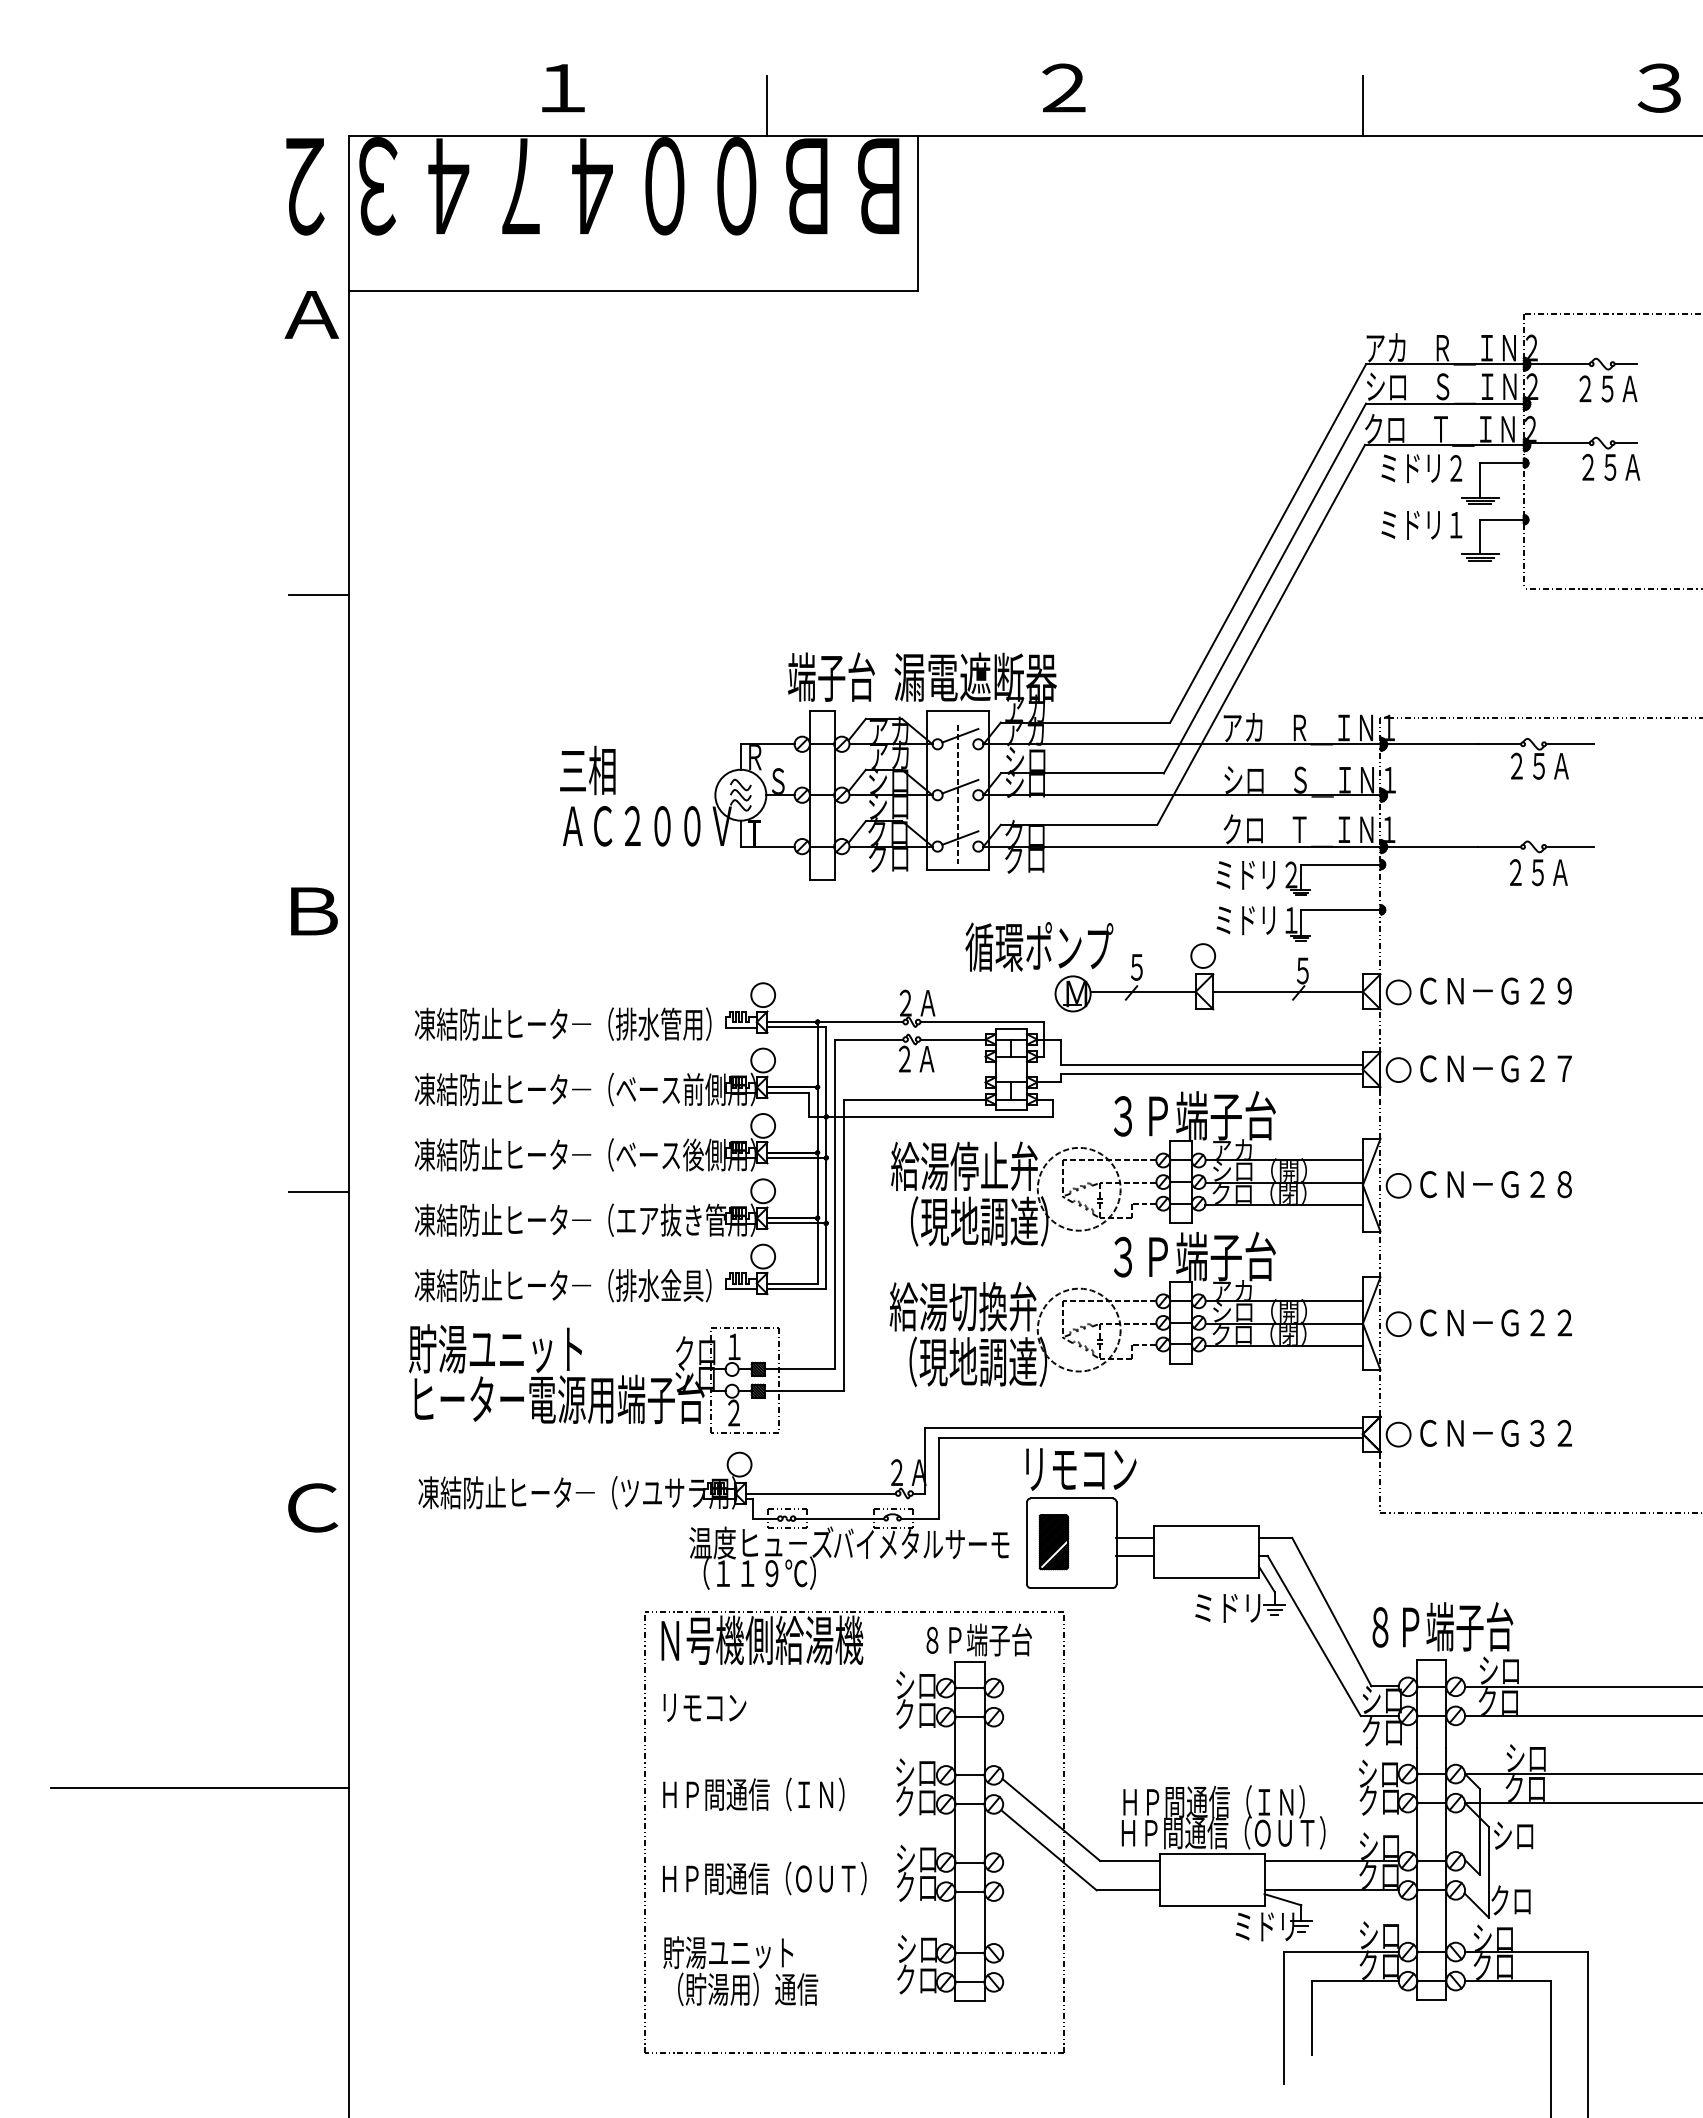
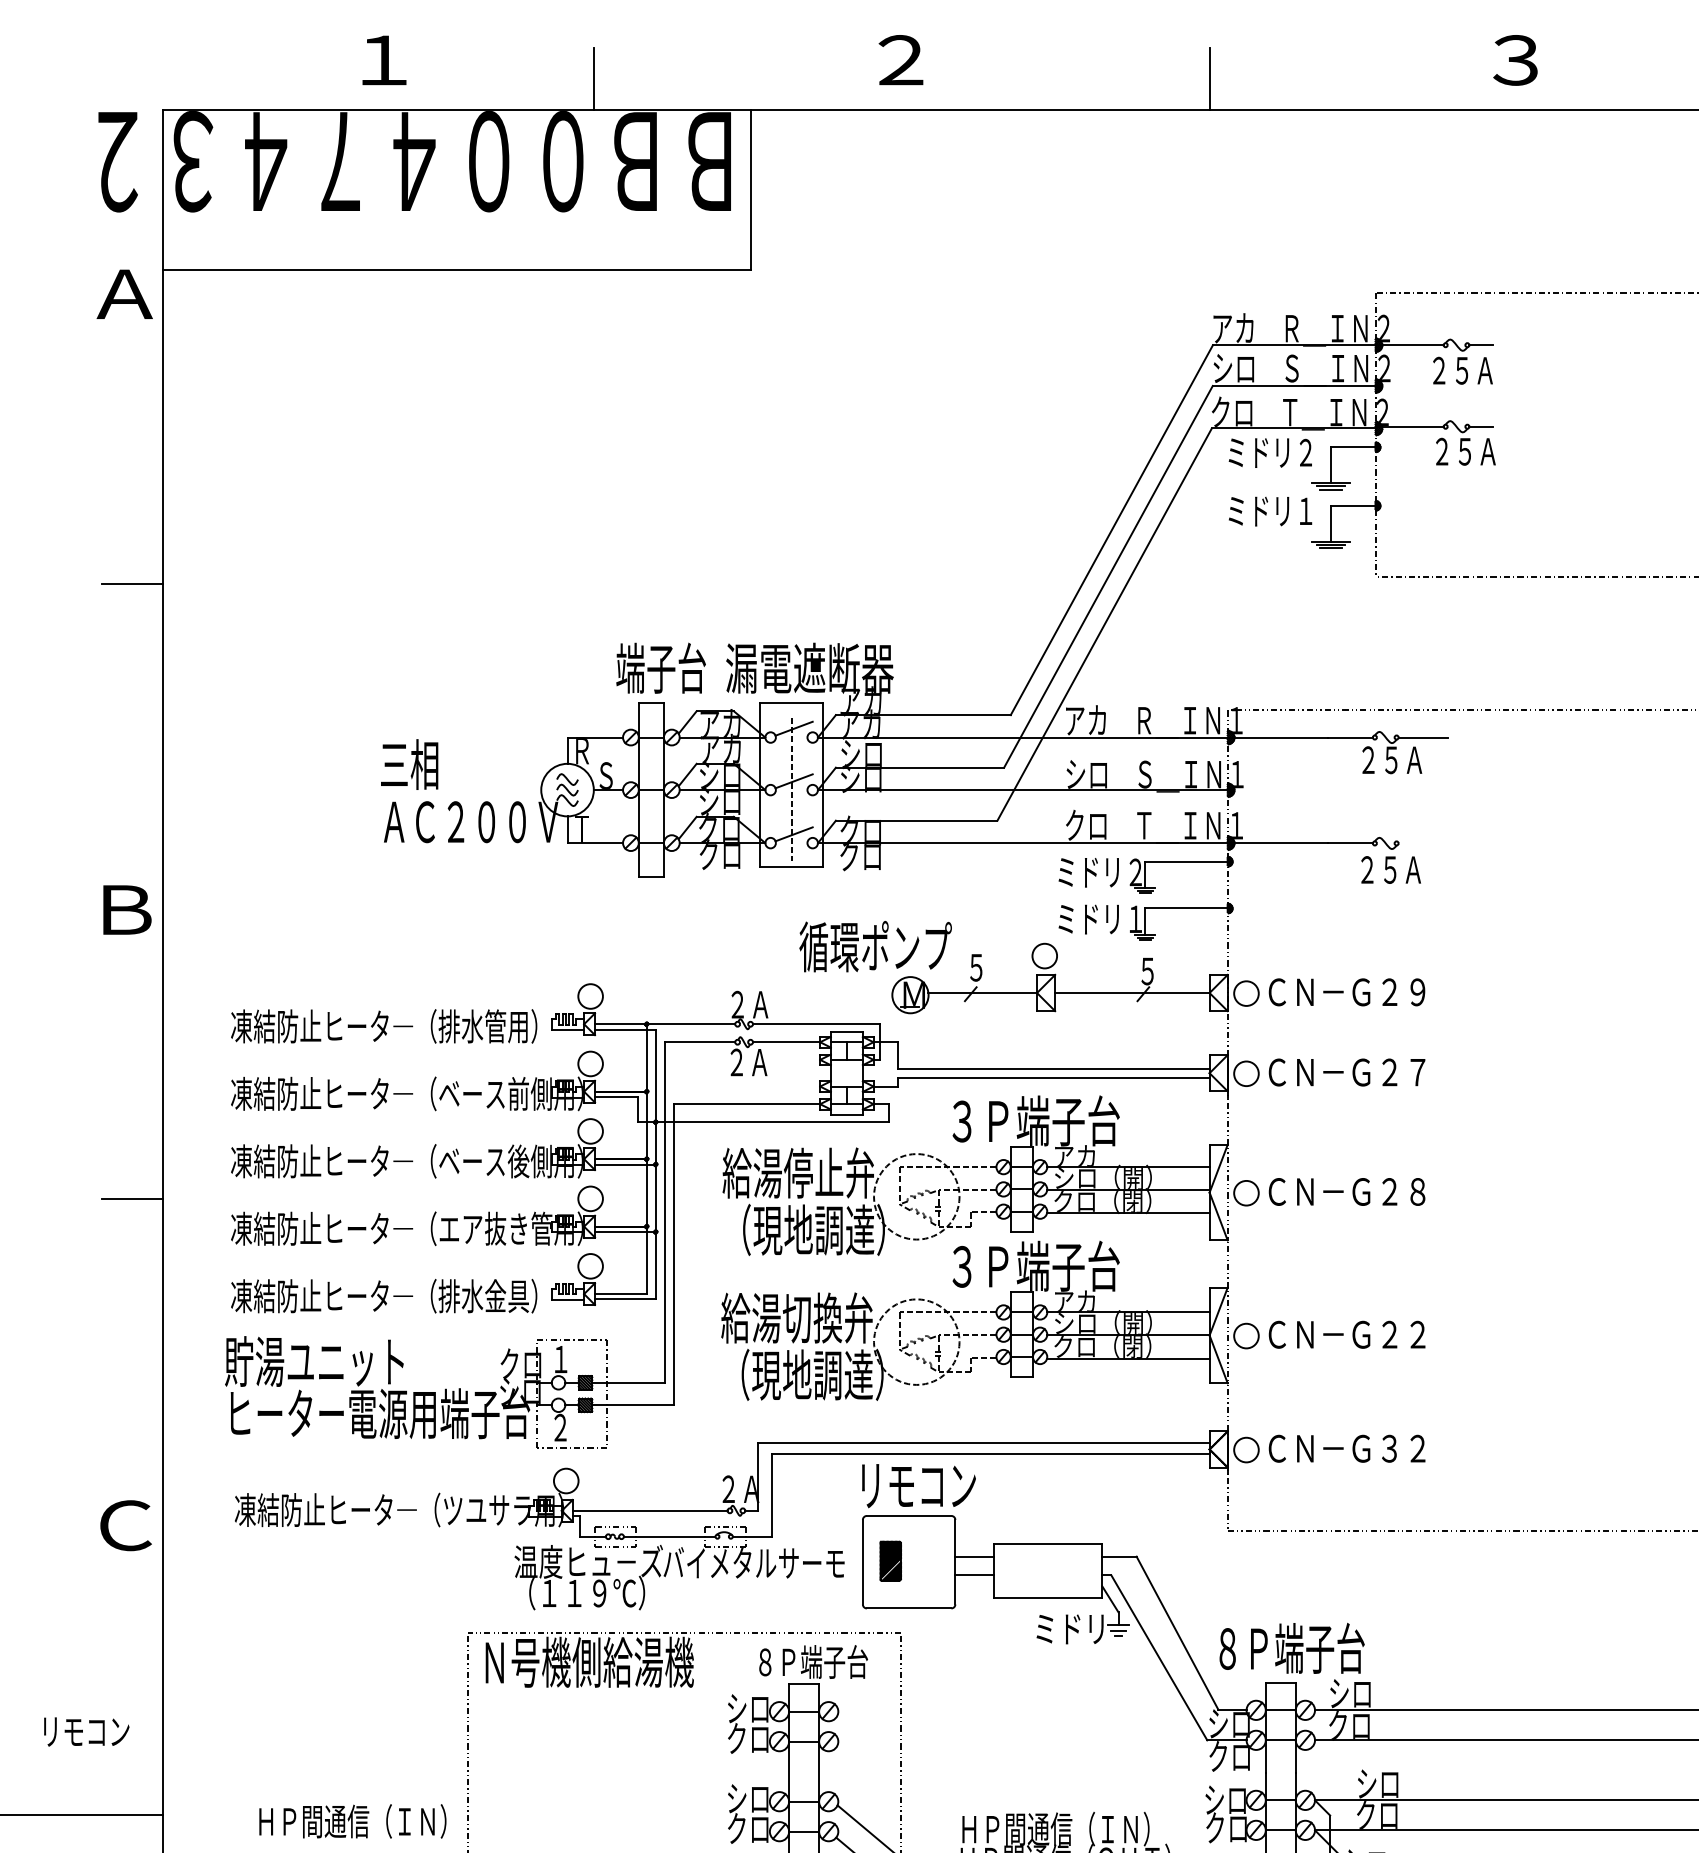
line: (1569, 846) -> (1422, 843), removed
part: (1053, 1542) -> (890, 1561), size x0.7
text: (704, 1707) -> (86, 1731), moved
text: (753, 1794) -> (352, 1821), moved

